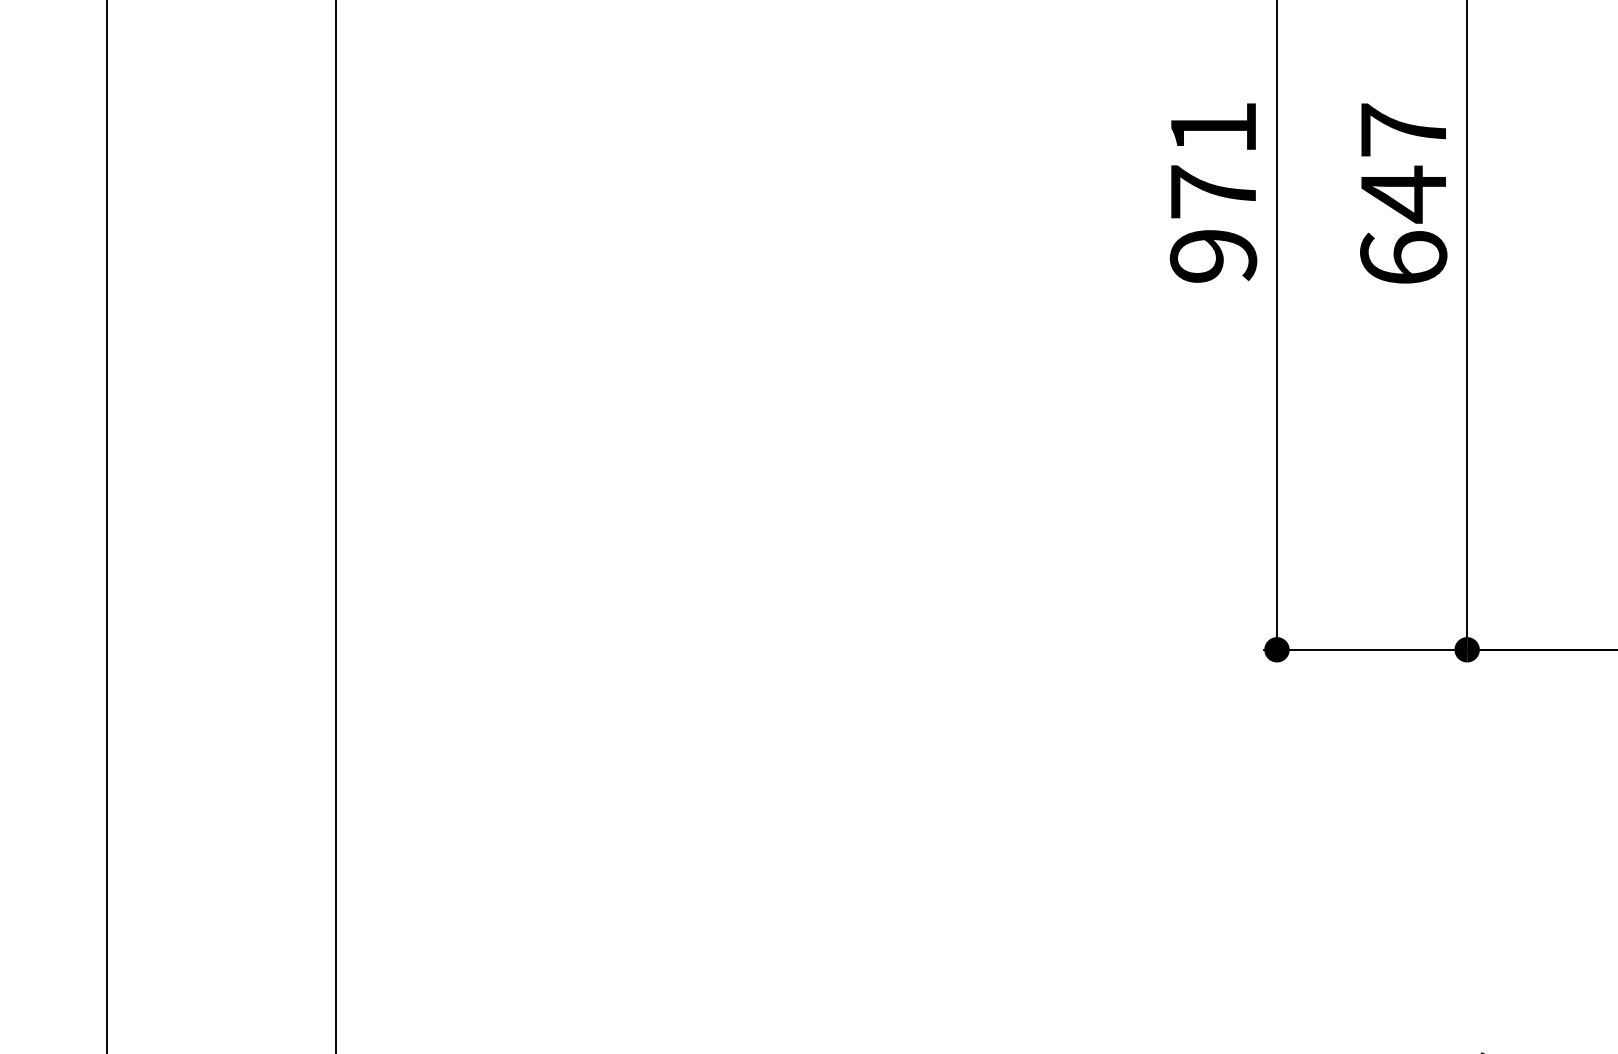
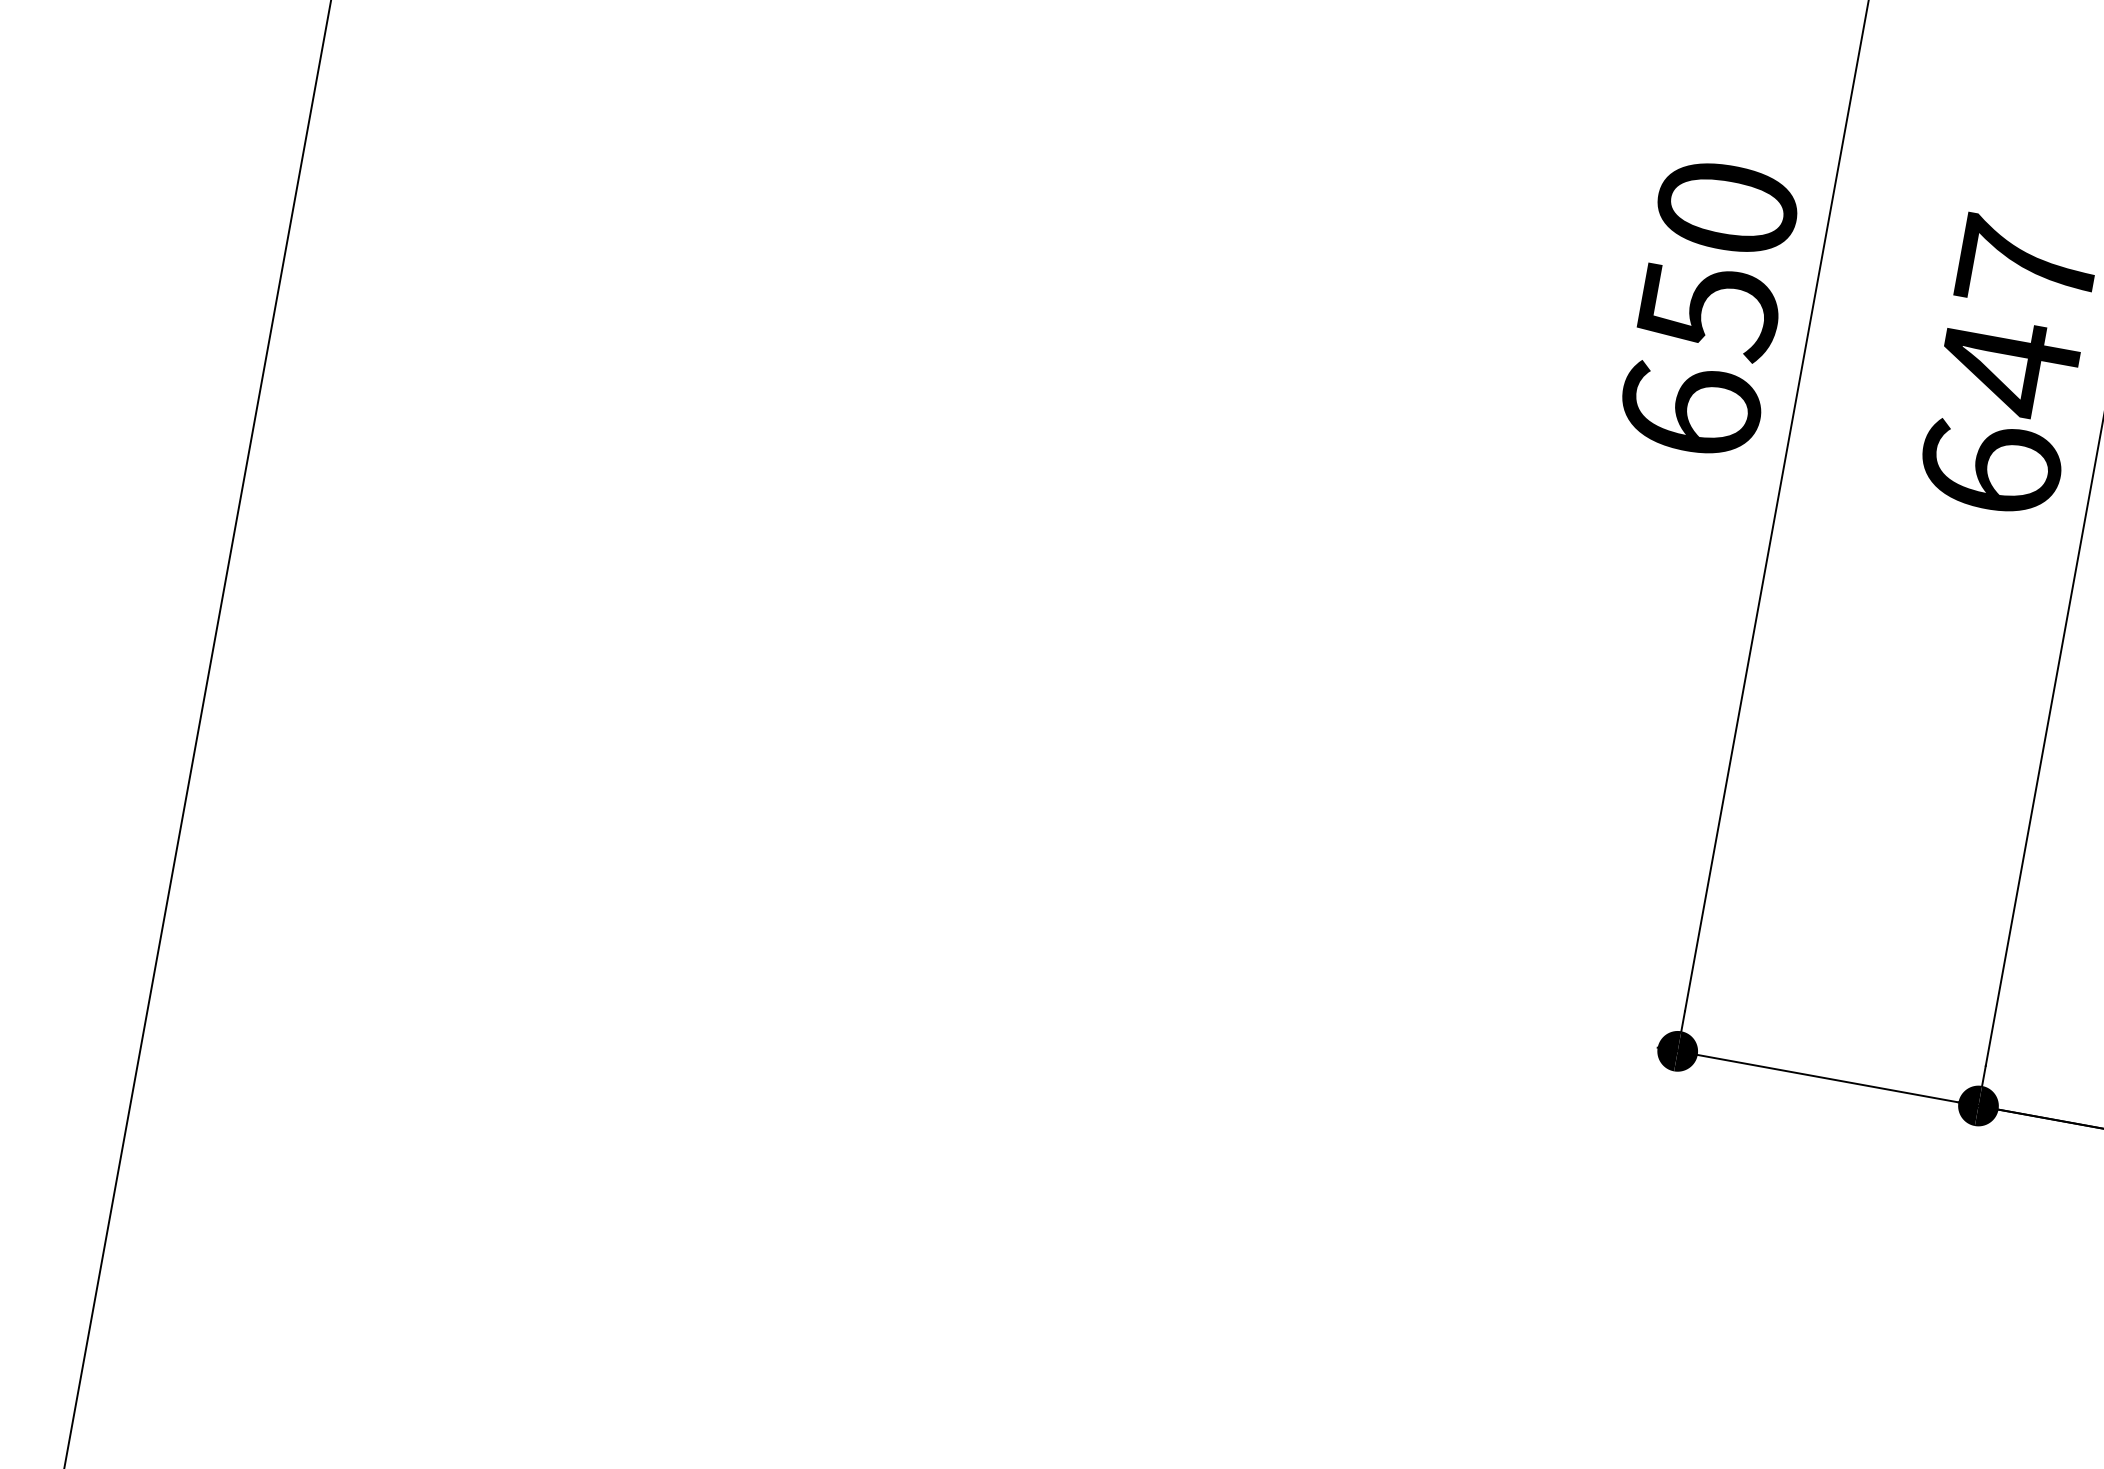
text: (1213, 191) -> (1709, 308), 971 -> 650

